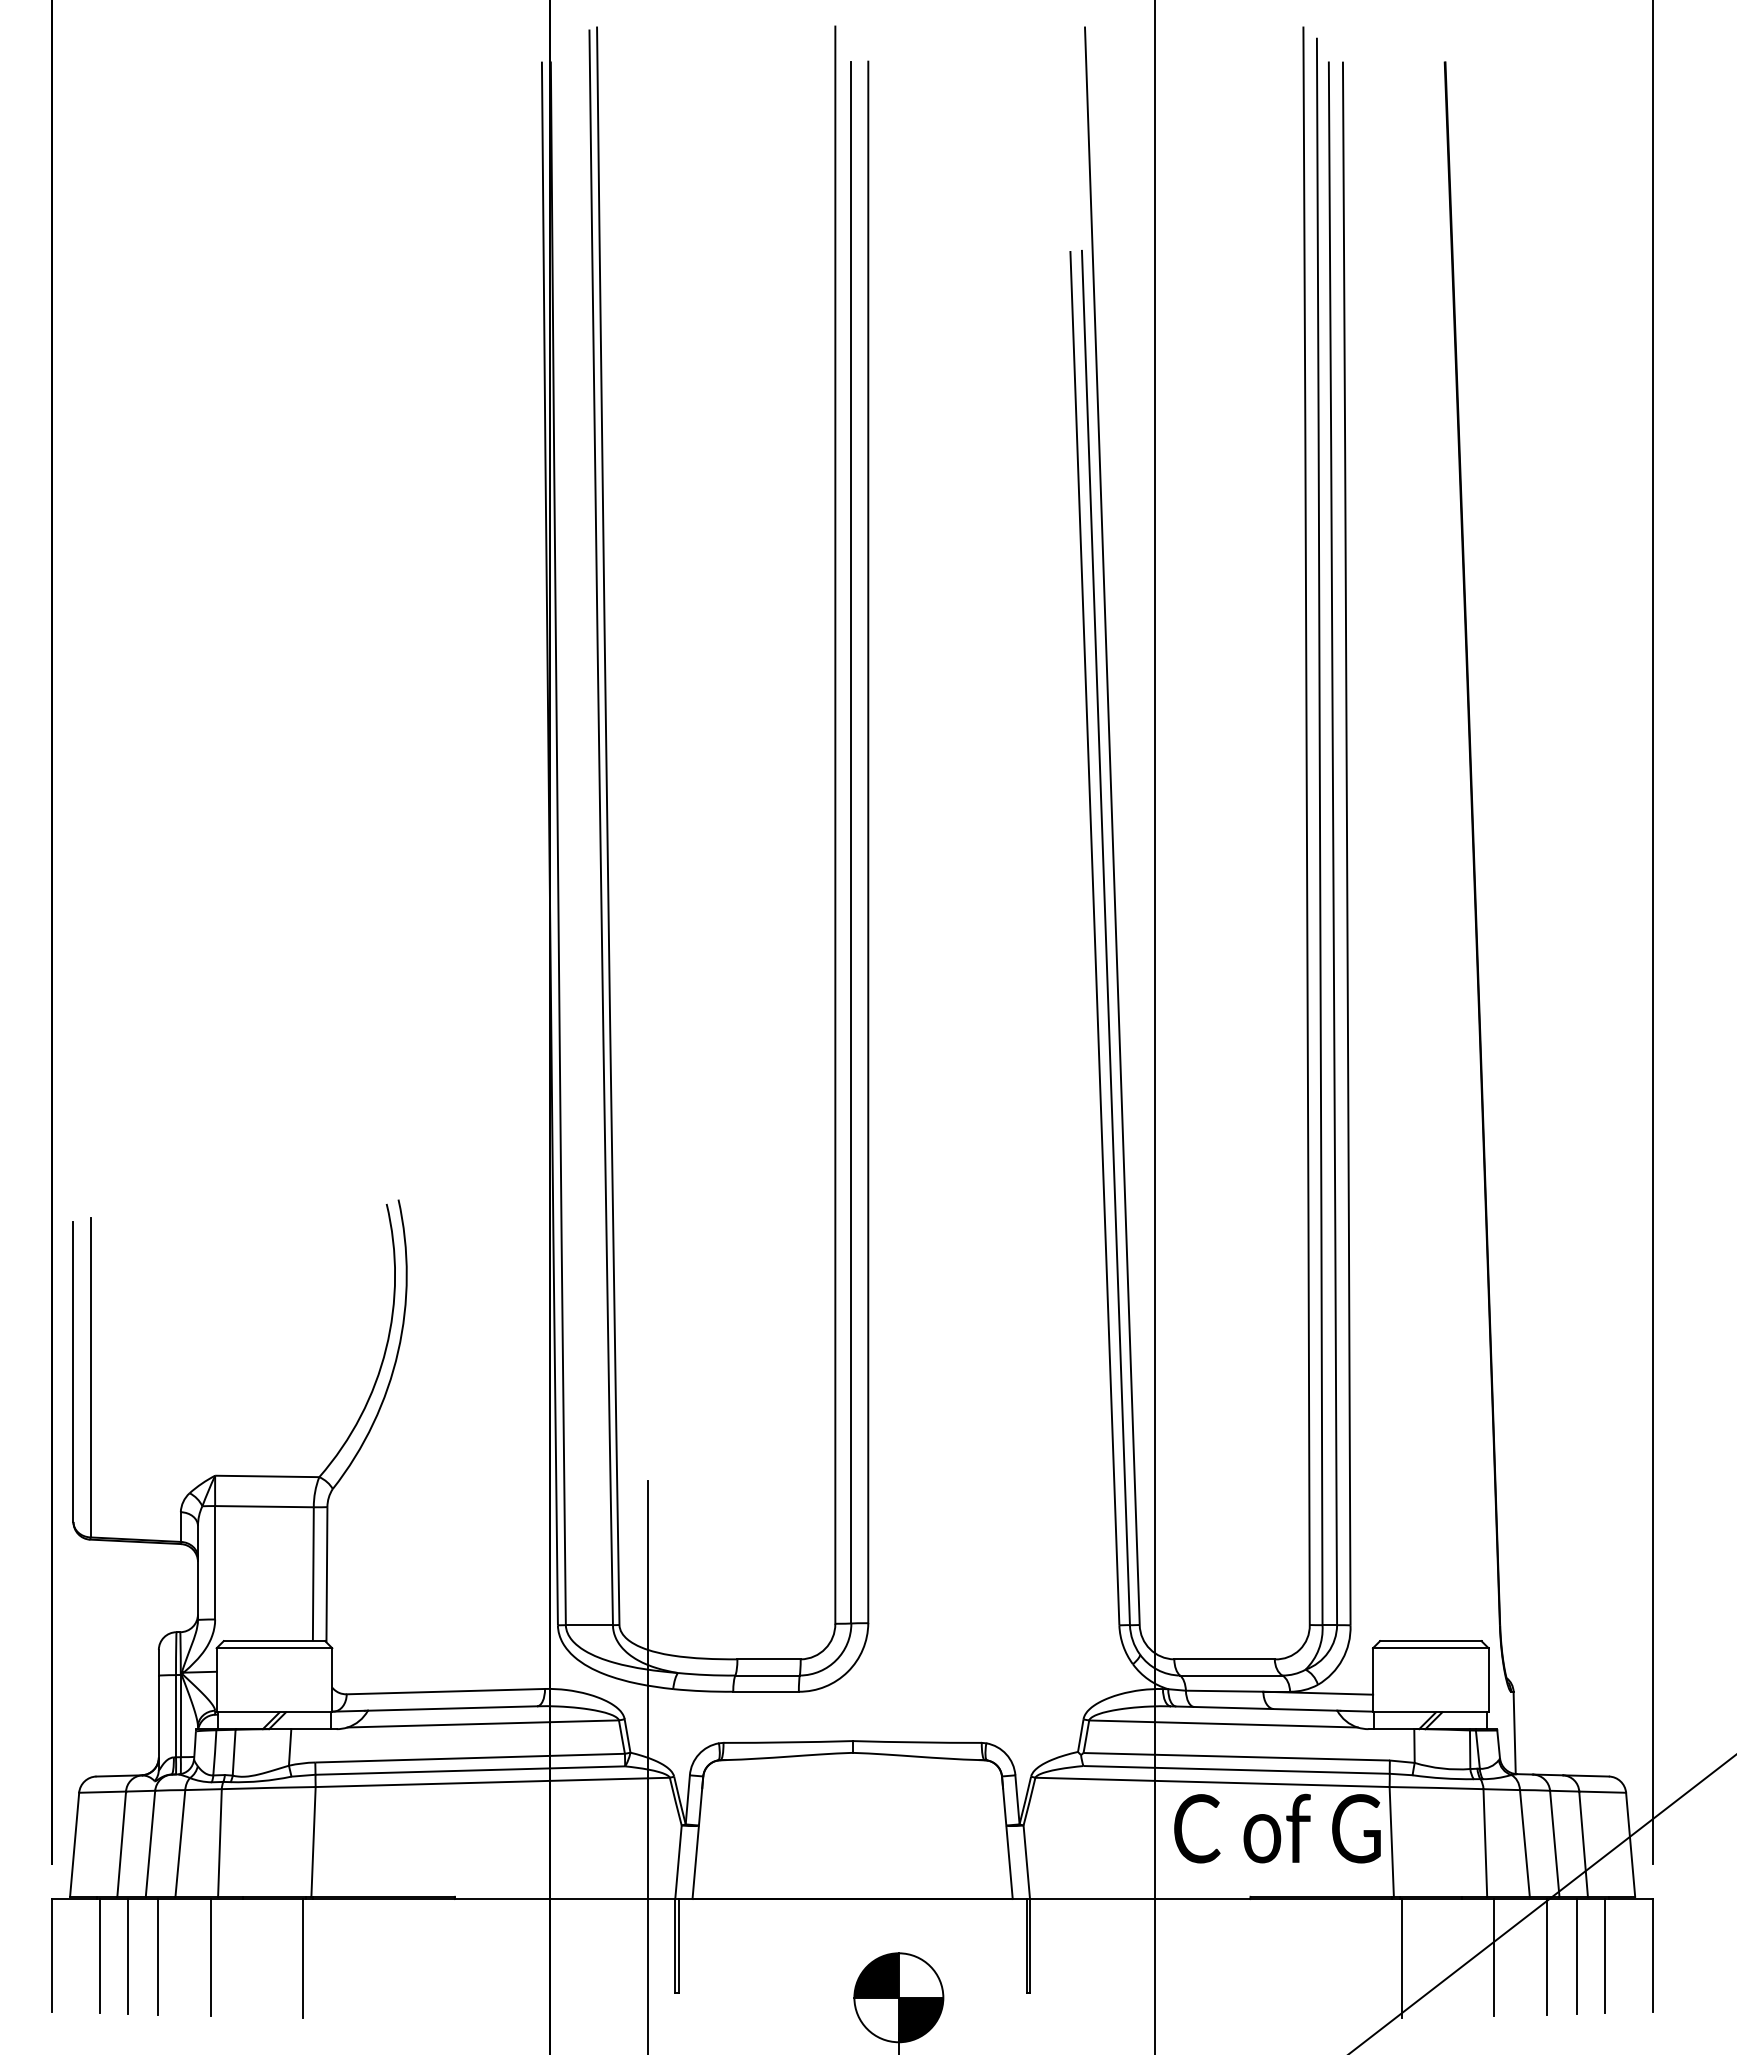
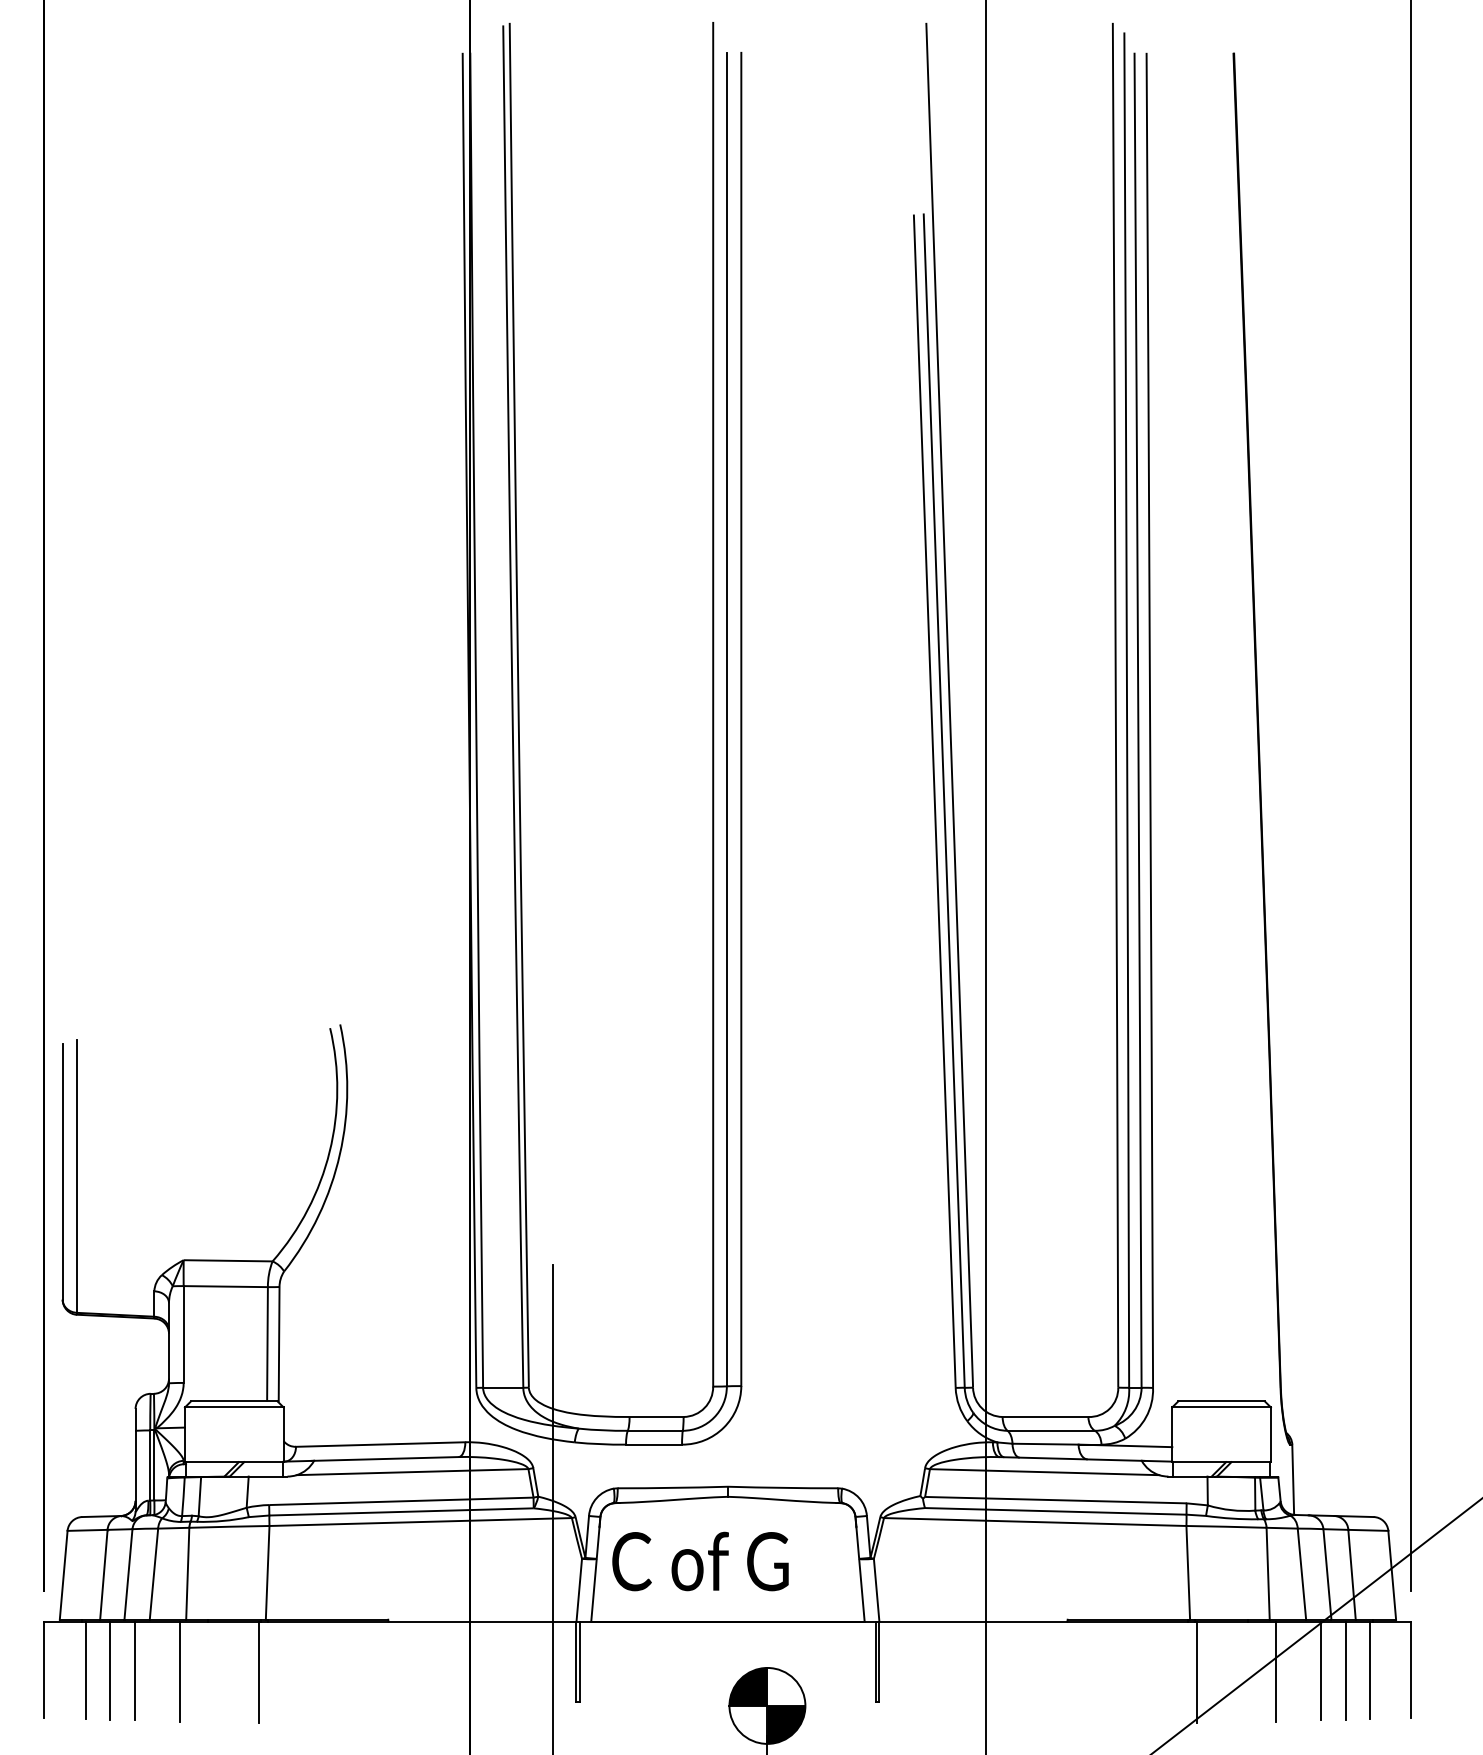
text: (1277, 1828) -> (700, 1561), moved

